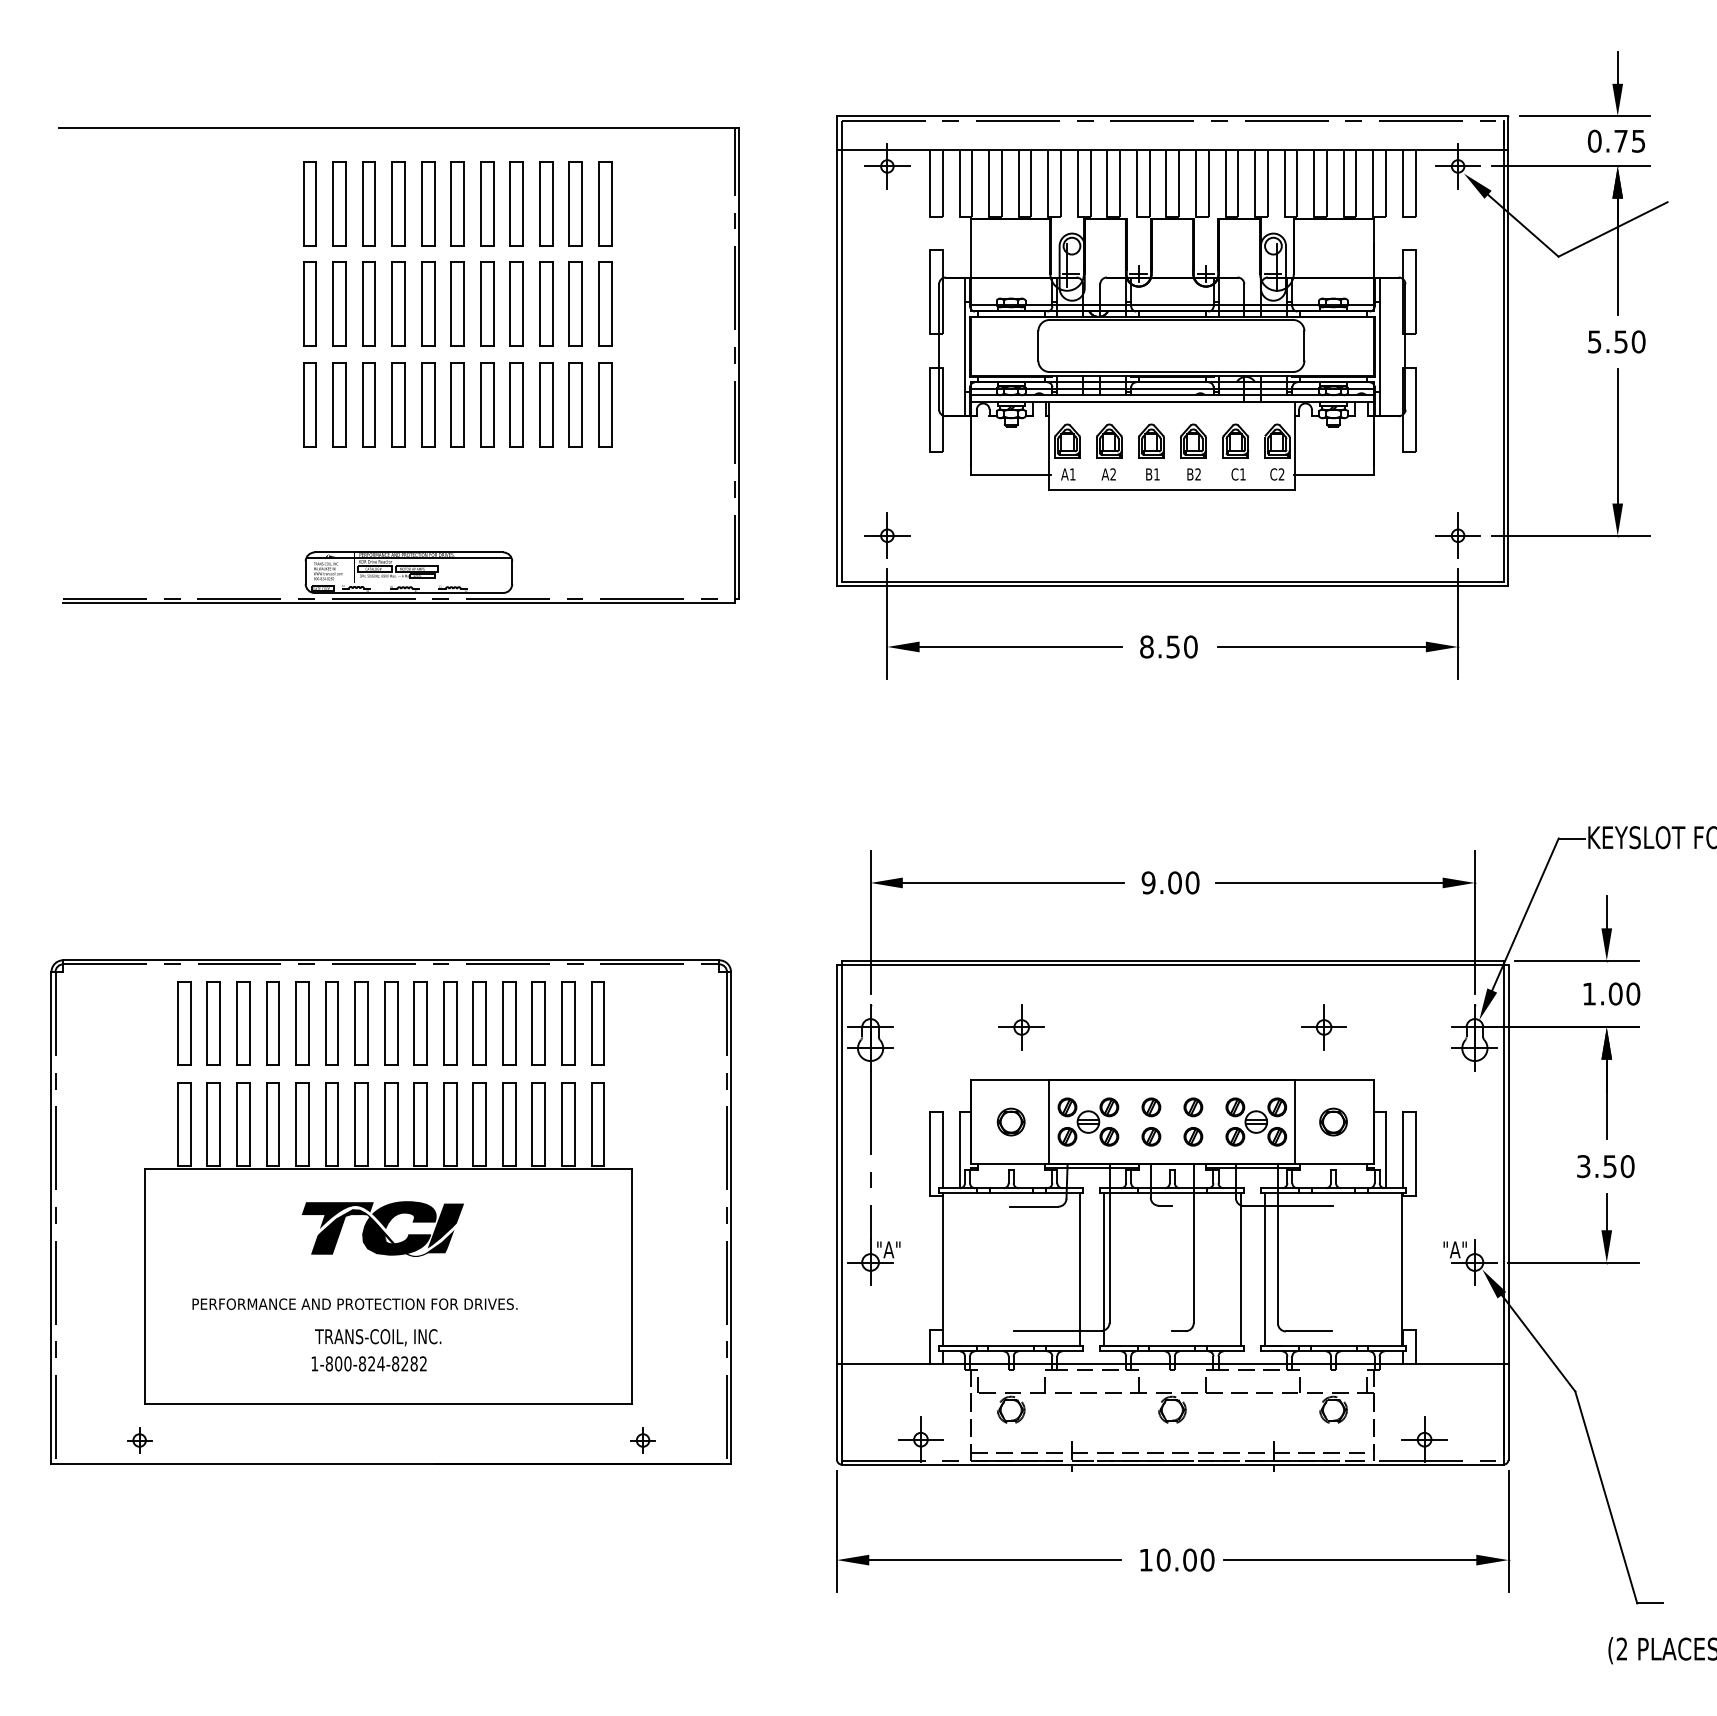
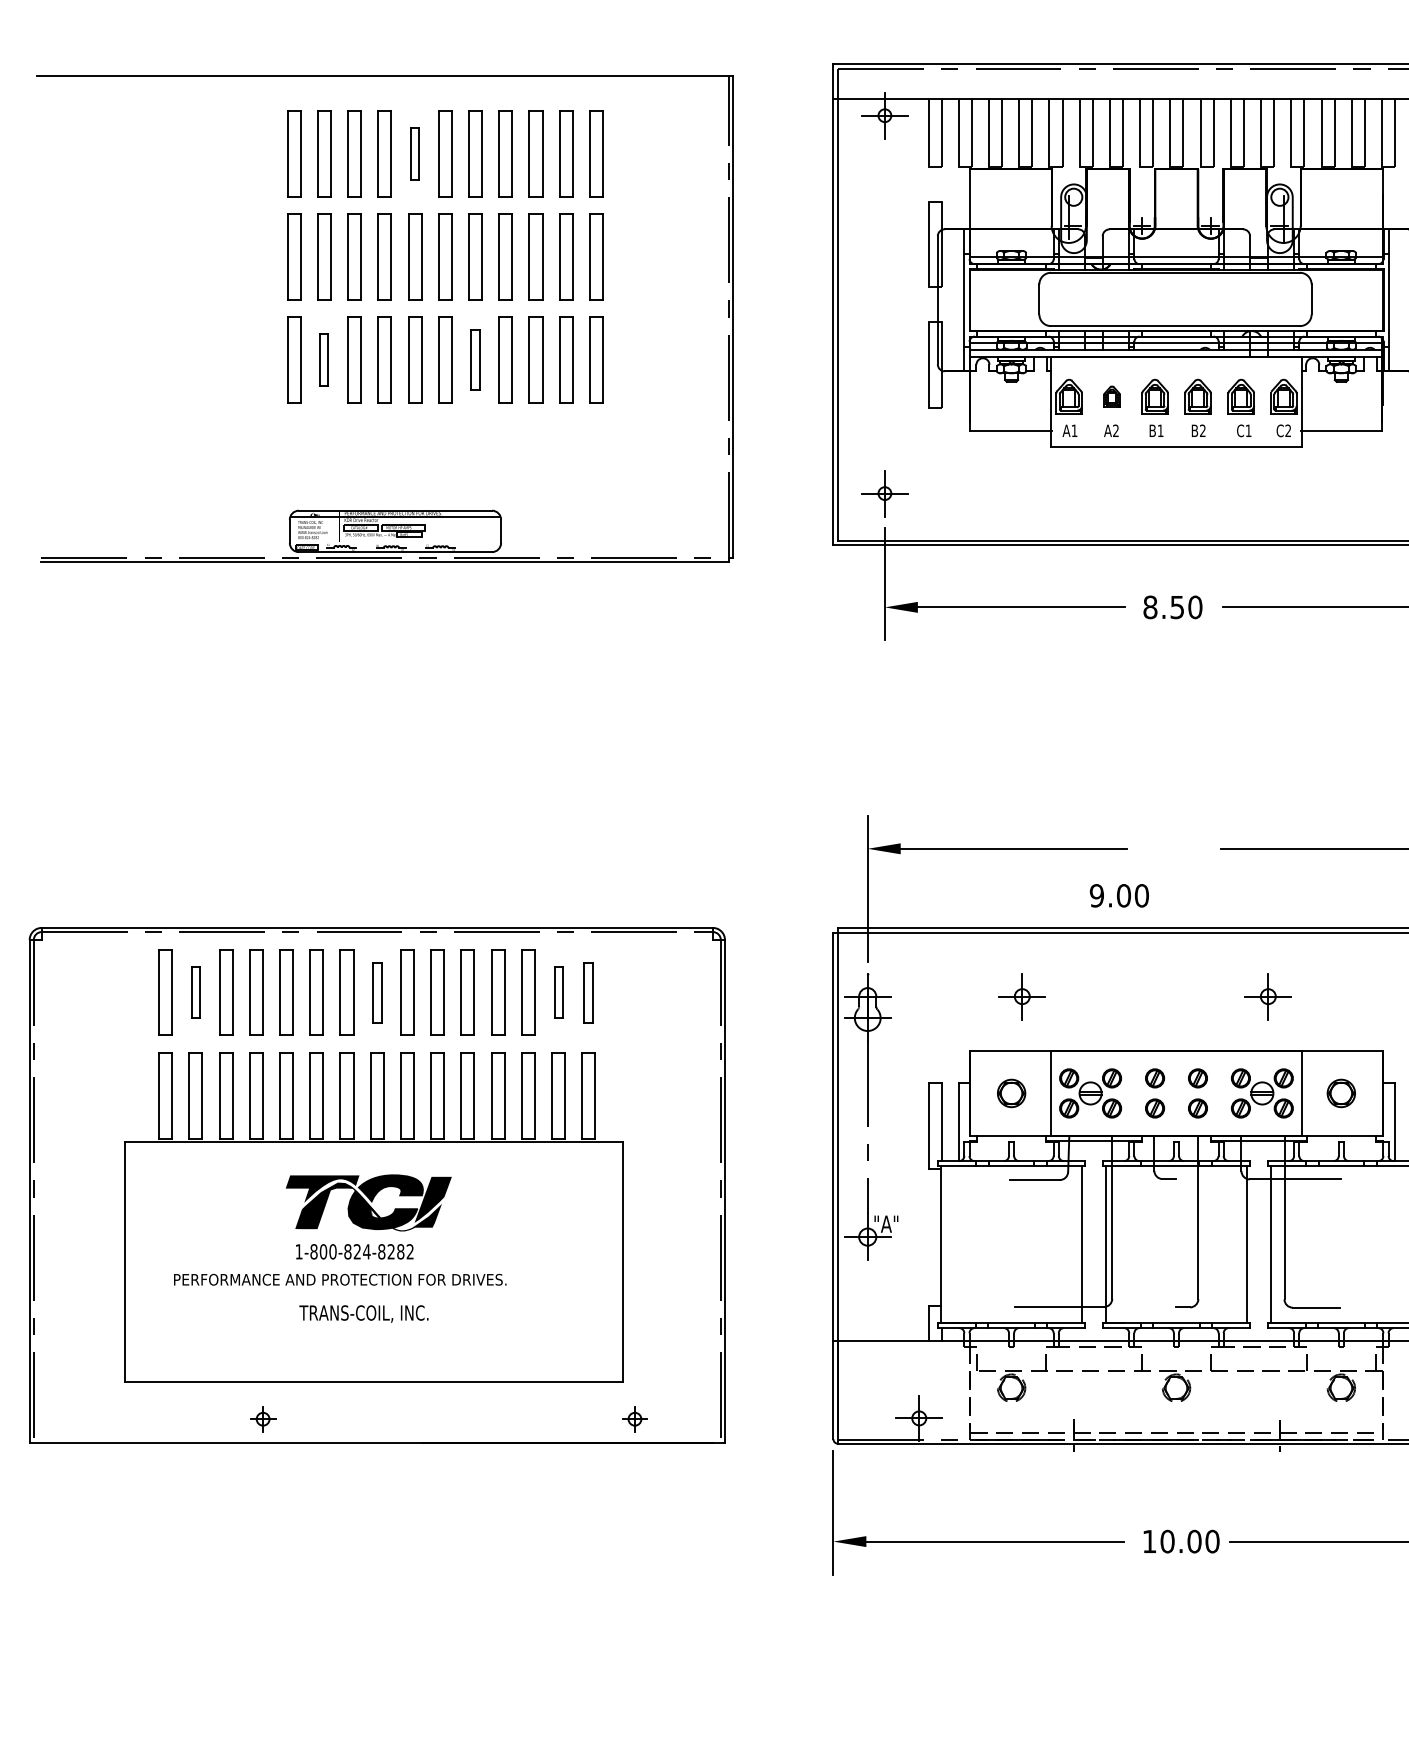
part: (428, 203) -> (415, 153), size x0.6
part: (339, 404) -> (324, 359), size x0.6
part: (487, 404) -> (475, 359), size x0.7
part: (1109, 440) -> (1112, 396), size x0.6
text: (1170, 882) -> (1119, 895), moved
part: (213, 1023) -> (195, 992), size x0.6
part: (391, 1023) -> (377, 992), size x0.7
part: (568, 1023) -> (558, 992), size x0.6
part: (597, 1023) -> (588, 992), size x0.7
part: (1323, 1027) -> (1267, 996), moved
text: (368, 1363) -> (354, 1251), moved
part: (139, 1440) -> (262, 1419), moved

